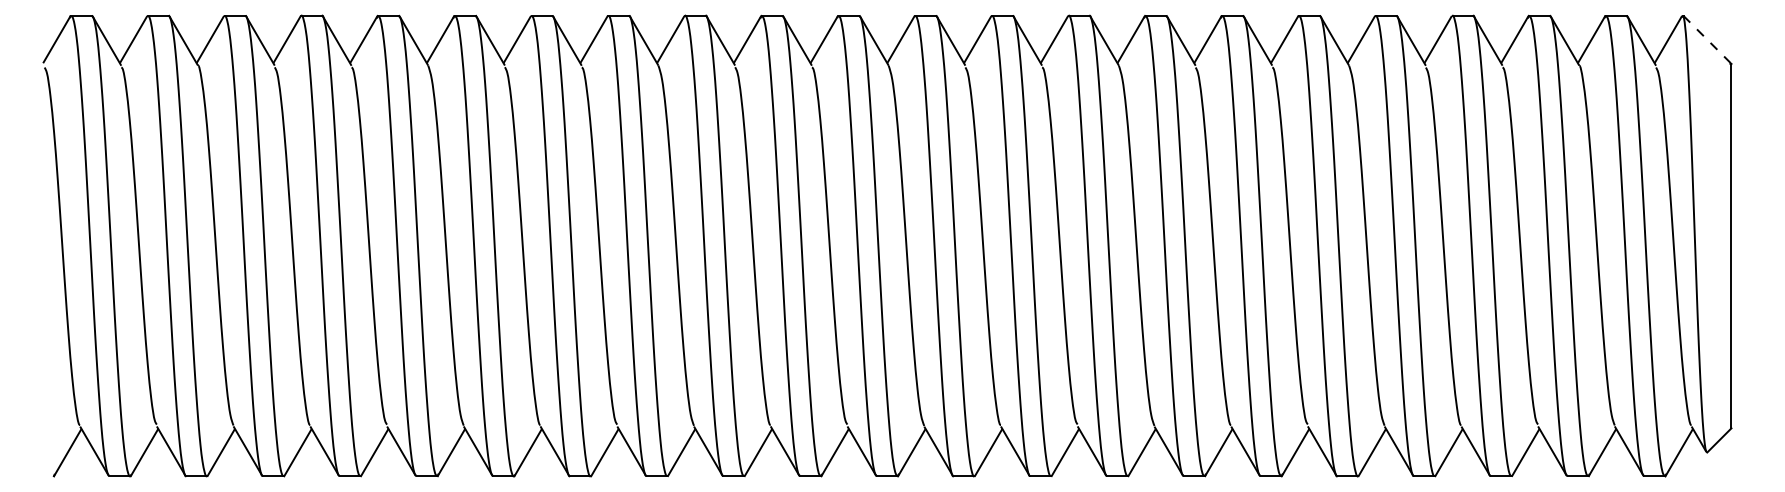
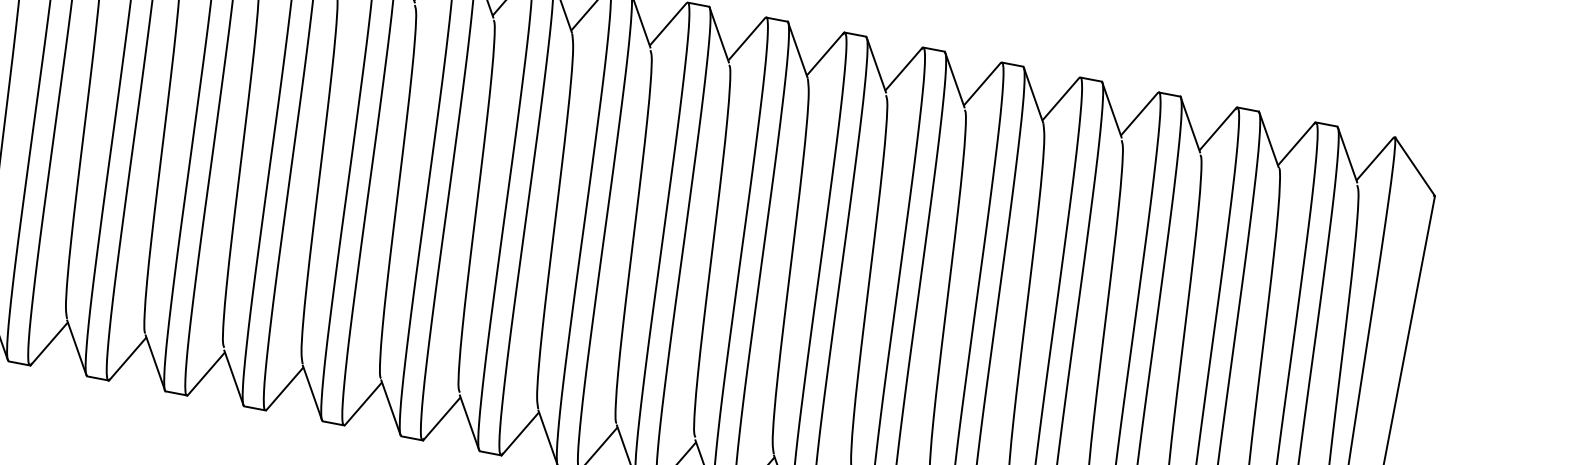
line: (1707, 39) -> (1415, 166), dashed -> solid

